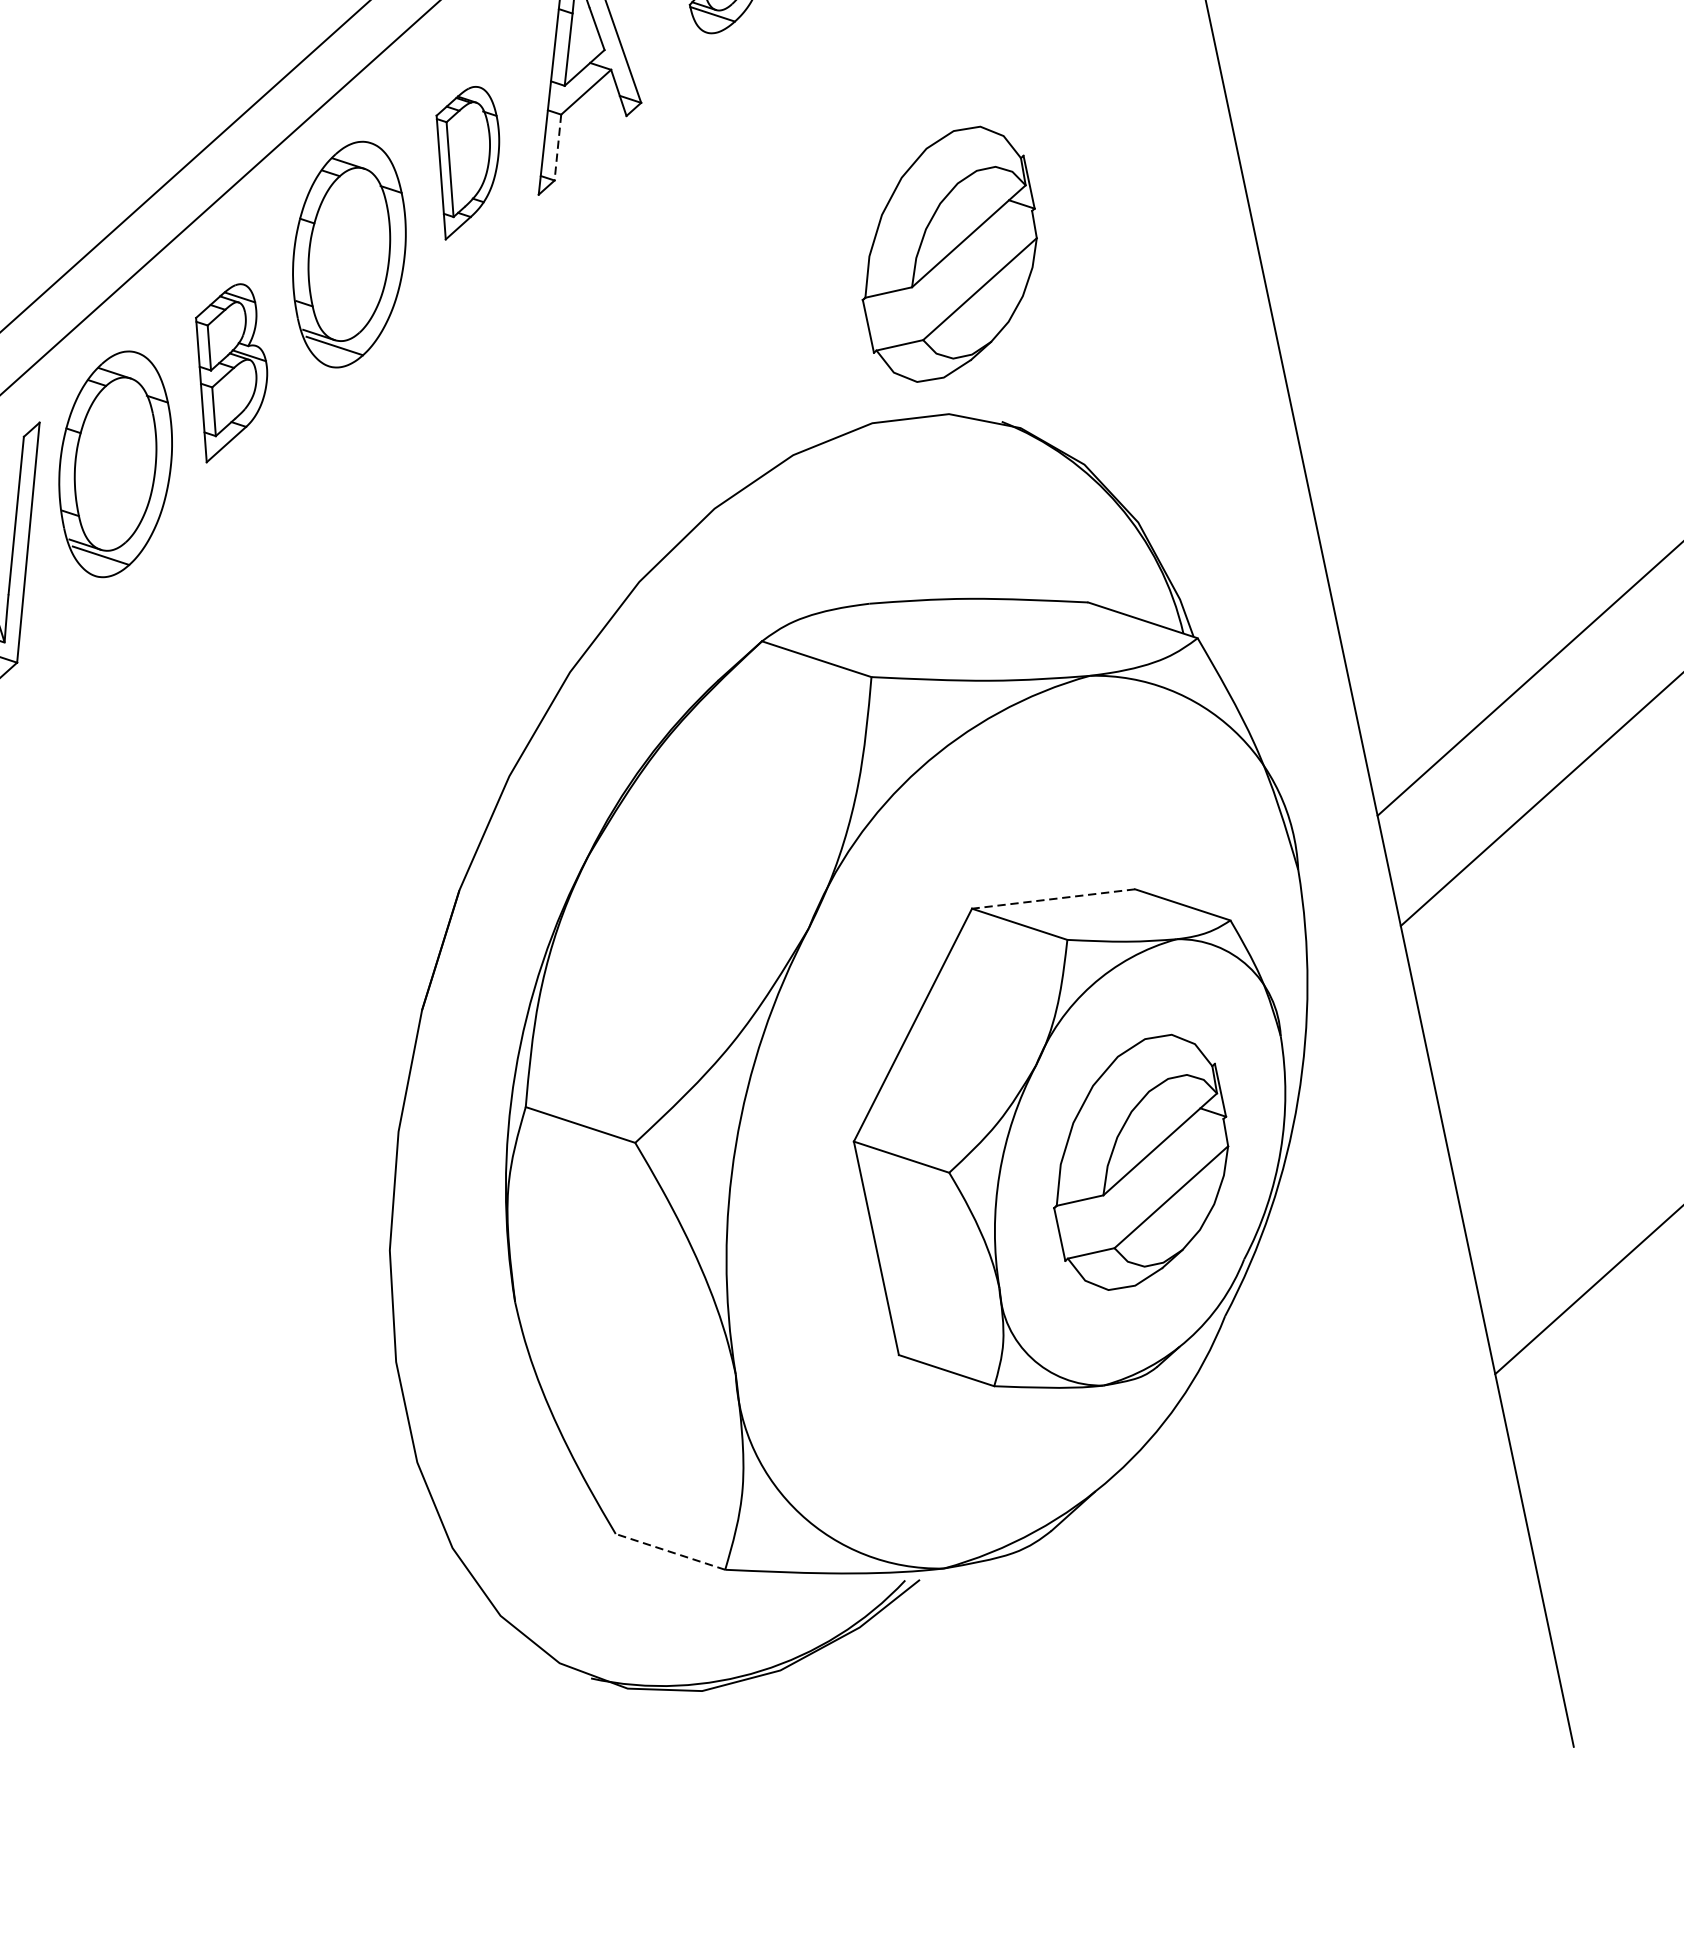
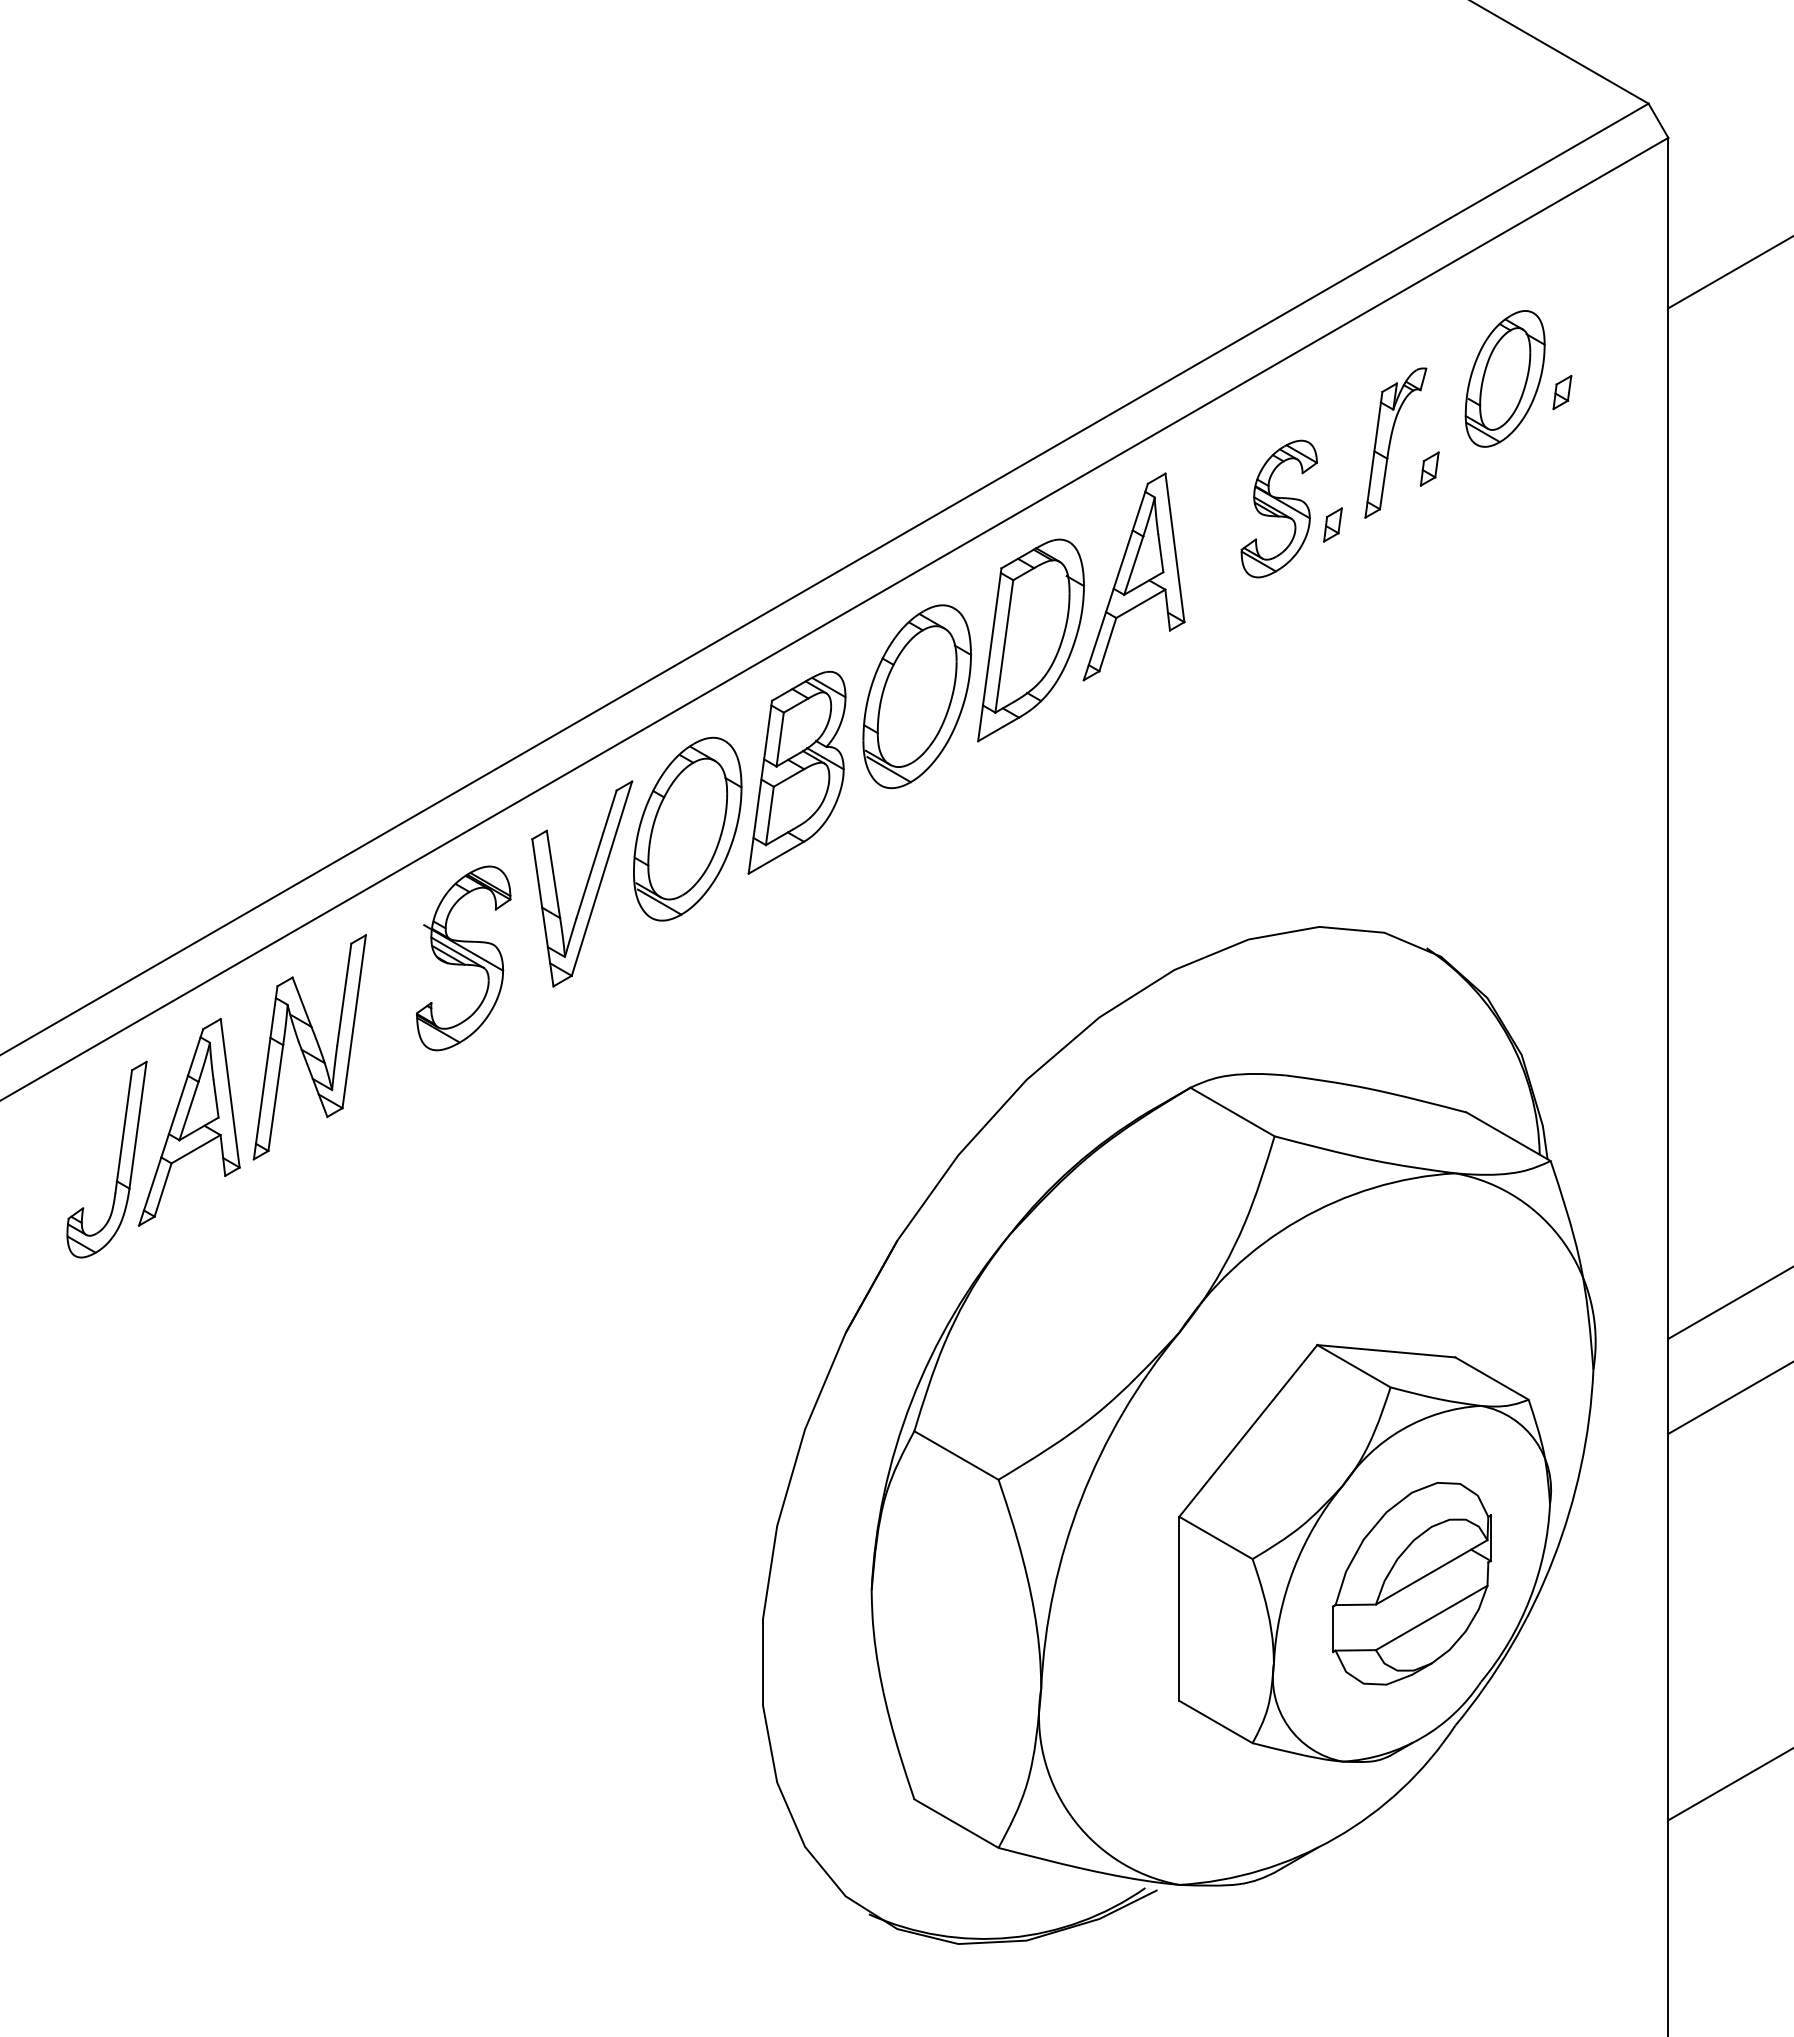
line: (557, 147) -> (1107, 644), dashed -> solid
part: (467, 161) -> (1030, 640), size x1.67
part: (948, 254) -> (1411, 800), removed
part: (228, 371) -> (796, 772), size x1.43
line: (1052, 899) -> (1385, 1351), dashed -> solid
line: (670, 1551) -> (956, 1823), dashed -> solid

